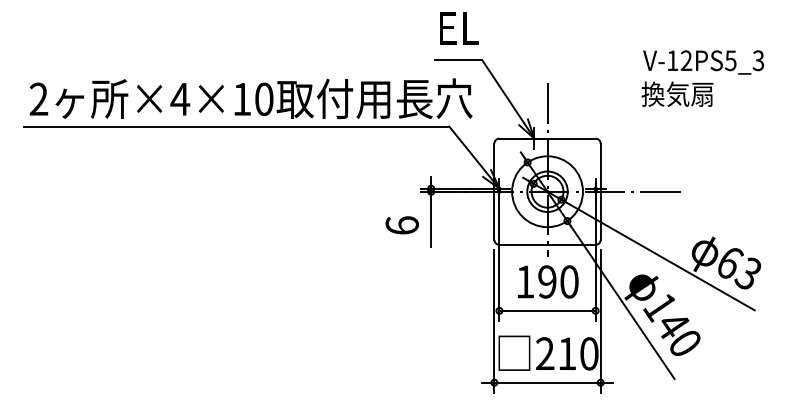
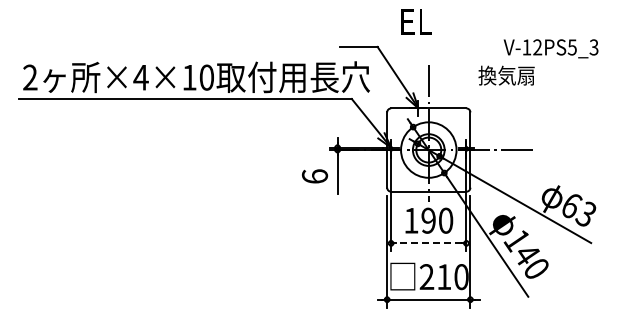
text: (459, 27) -> (416, 21), moved
text: (677, 94) -> (506, 75), moved
line: (547, 310) -> (428, 243), solid -> dashed

